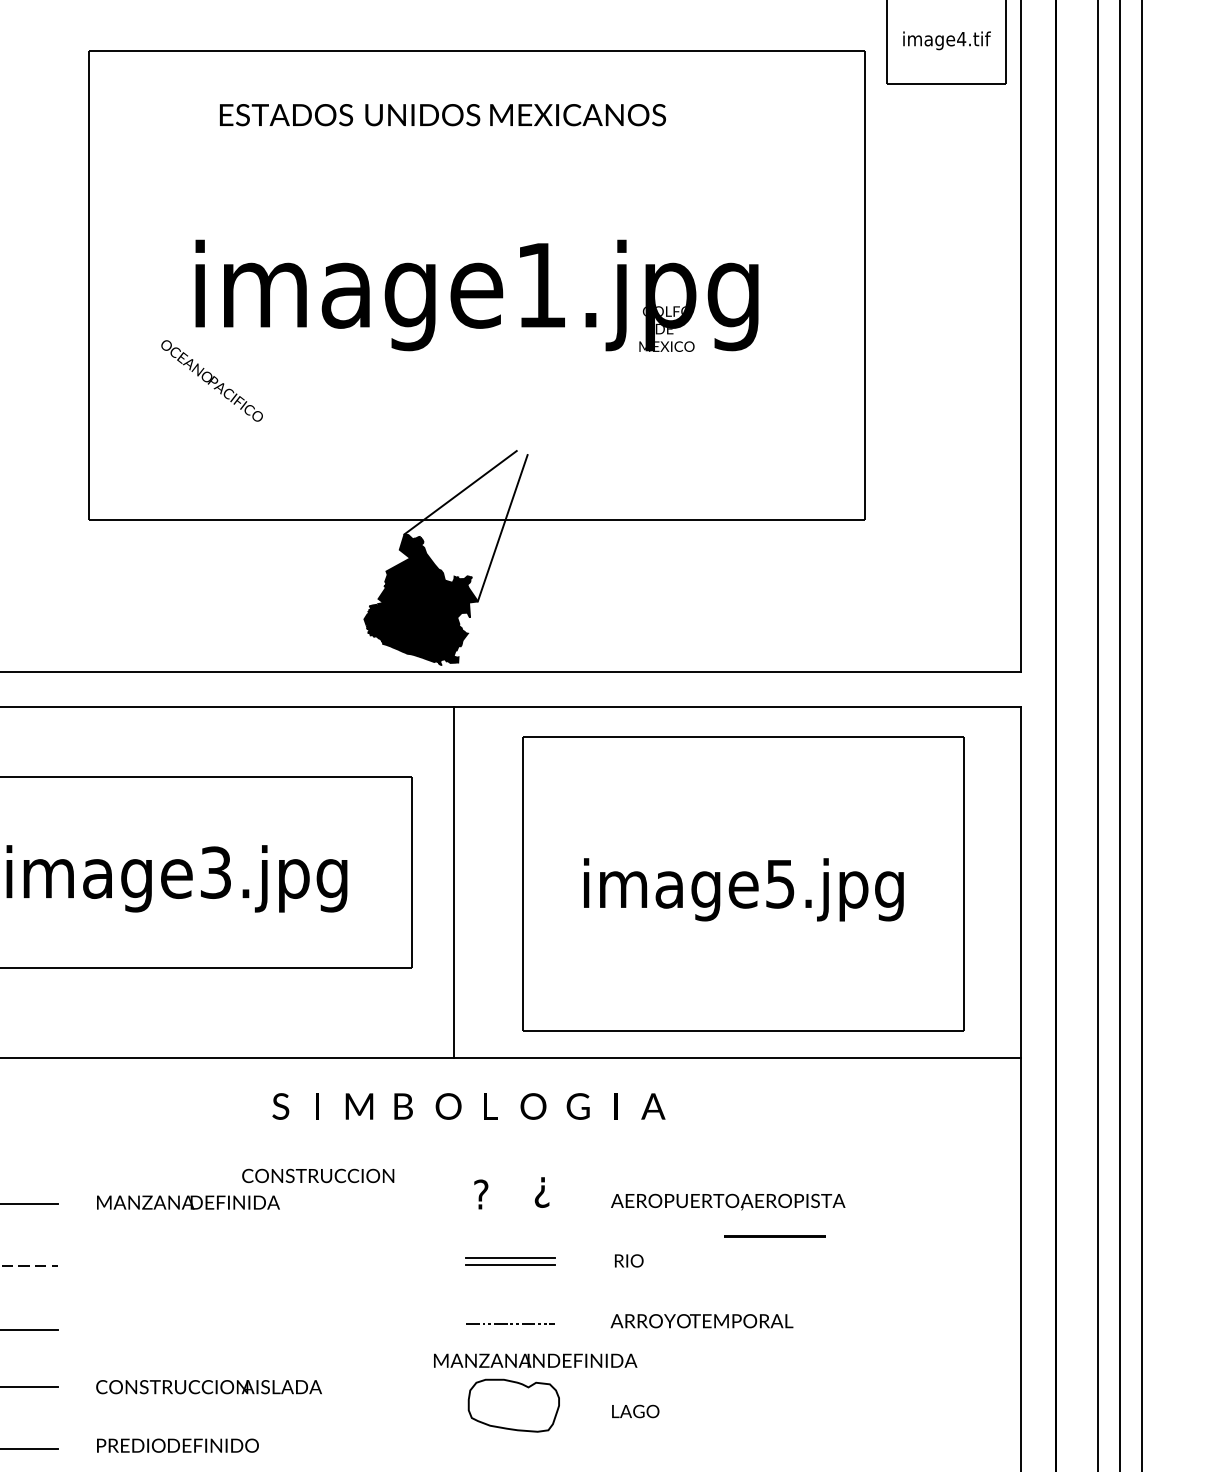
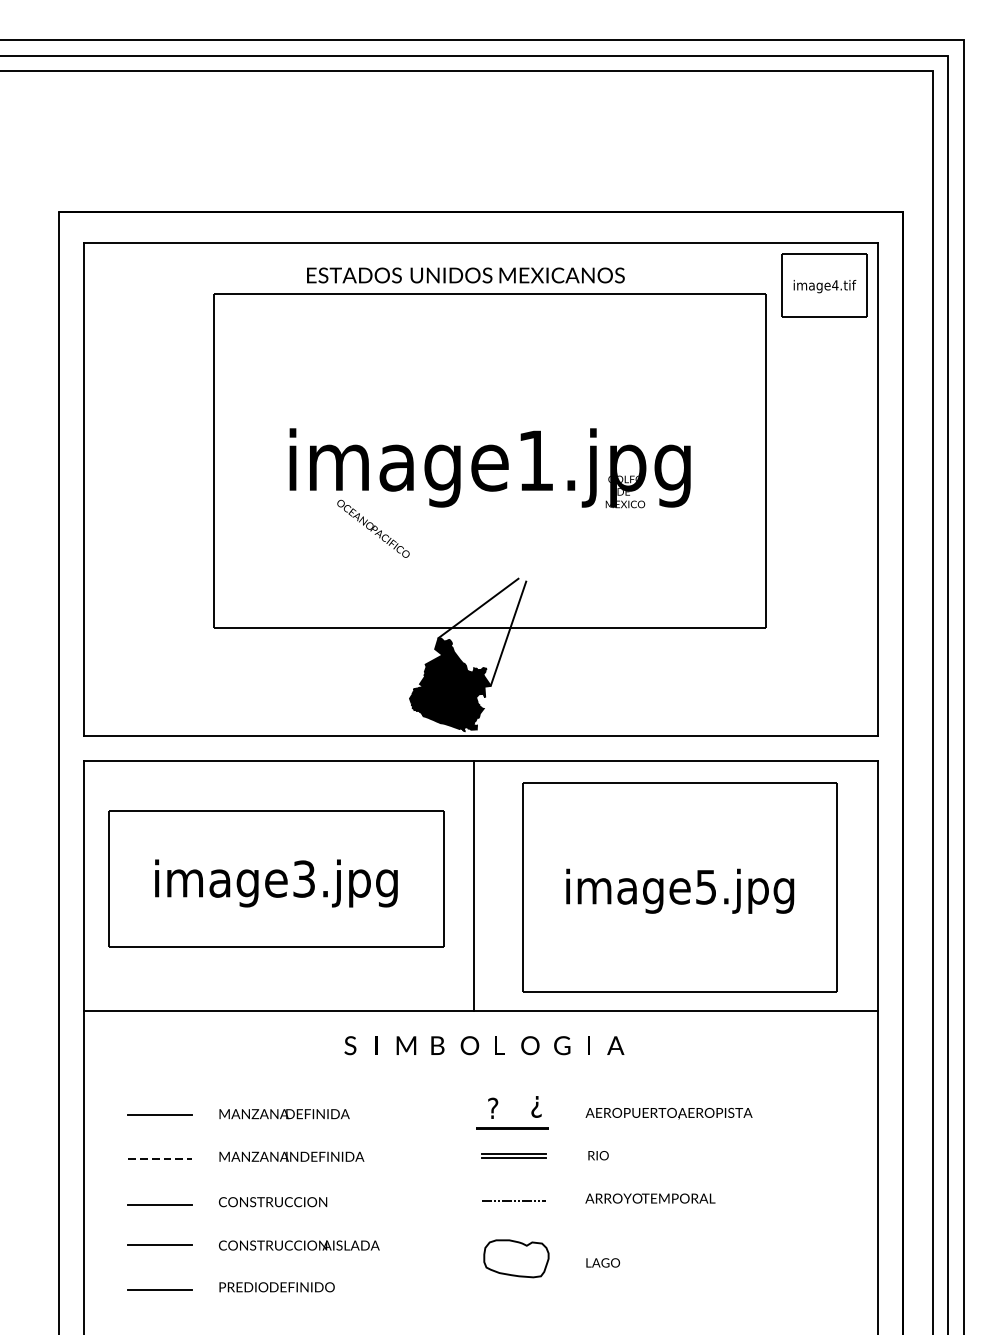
text: (442, 115) -> (465, 275), moved
text: (212, 380) -> (373, 528), moved
text: (318, 1176) -> (273, 1202), moved
line: (775, 1236) -> (512, 1128), moved
text: (535, 1360) -> (291, 1156), moved

